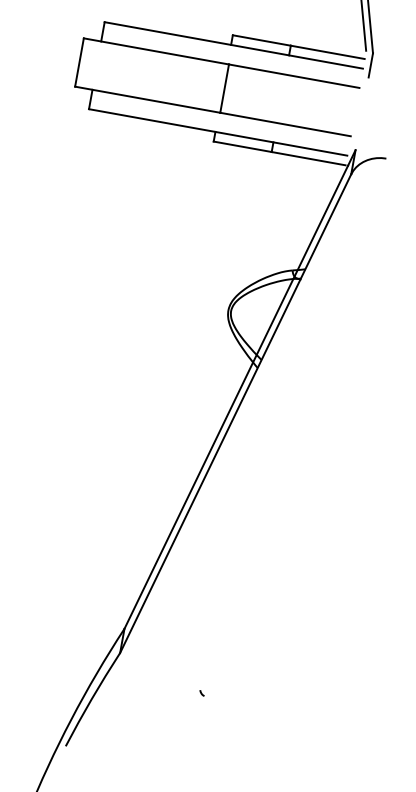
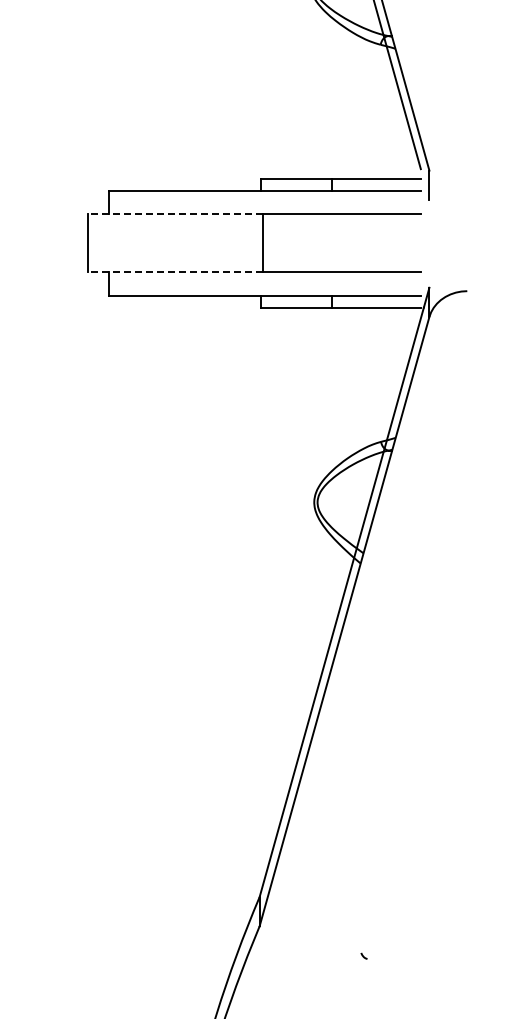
line: (156, 51) -> (175, 214), solid -> dashed
line: (147, 99) -> (175, 272), solid -> dashed

